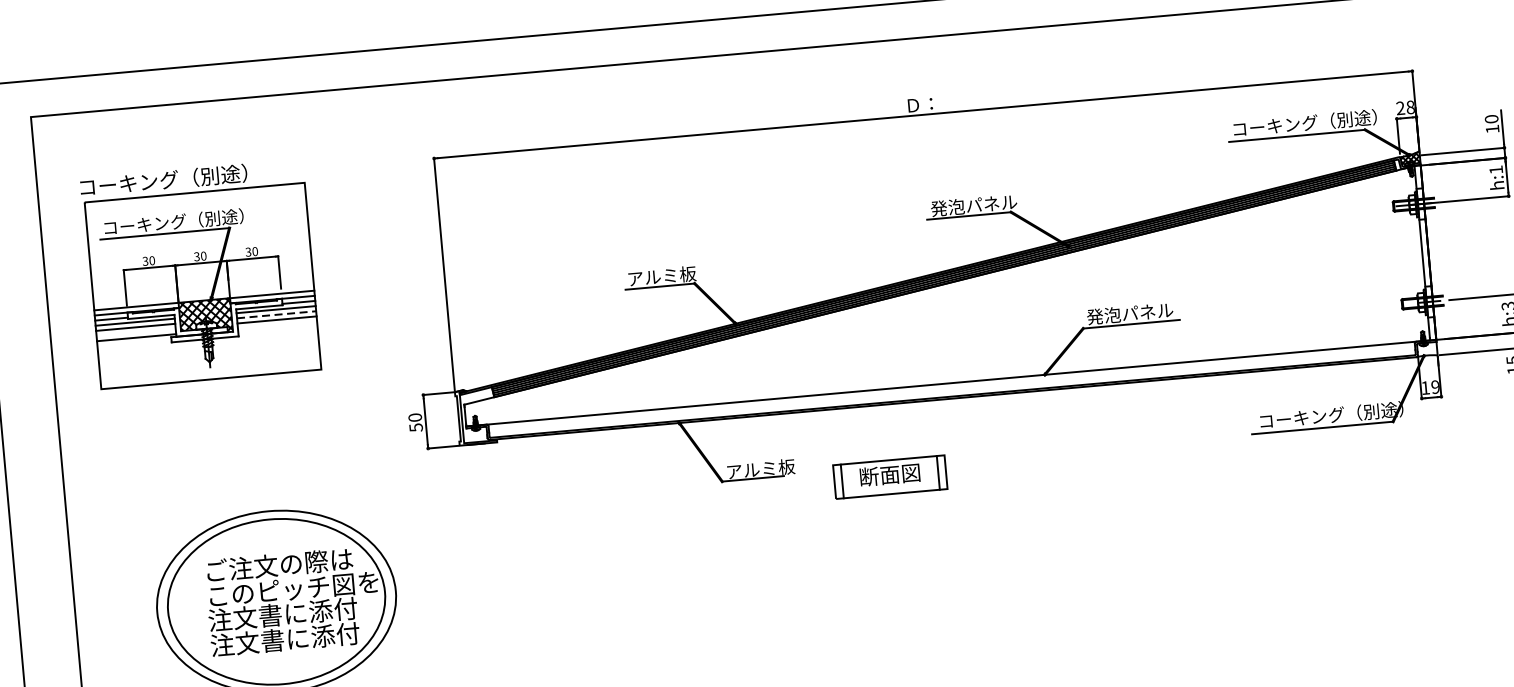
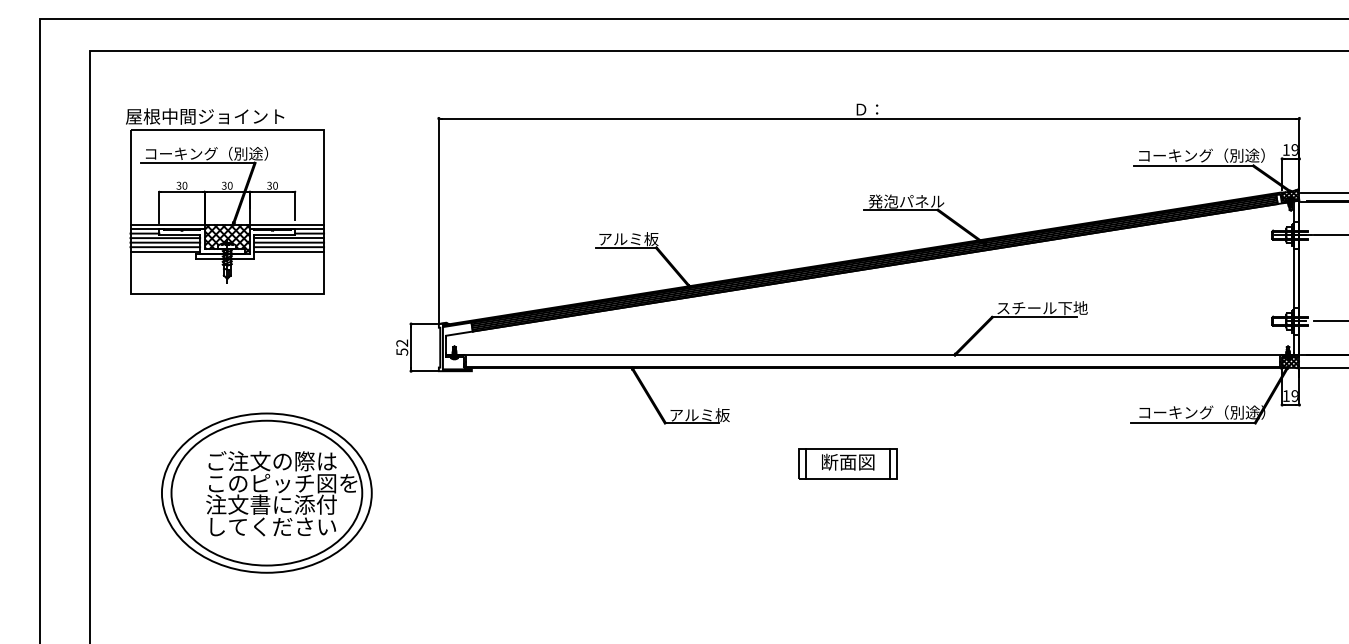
text: (1404, 107) -> (1289, 149), 28 -> 19
text: (168, 179) -> (205, 116), コーキング（別途） -> 屋根中間ジョイント
text: (1138, 313) -> (1041, 308), 発泡パネル -> スチール下地
line: (276, 314) -> (289, 242), dashed -> solid
line: (277, 324) -> (289, 251), added
line: (136, 332) -> (165, 247), added
hatch: (1426, 349) -> (1290, 362), added
text: (415, 416) -> (402, 342), 50 -> 52
part: (889, 476) -> (847, 463), moved
text: (285, 639) -> (271, 526), 注文書に添付 -> してください

